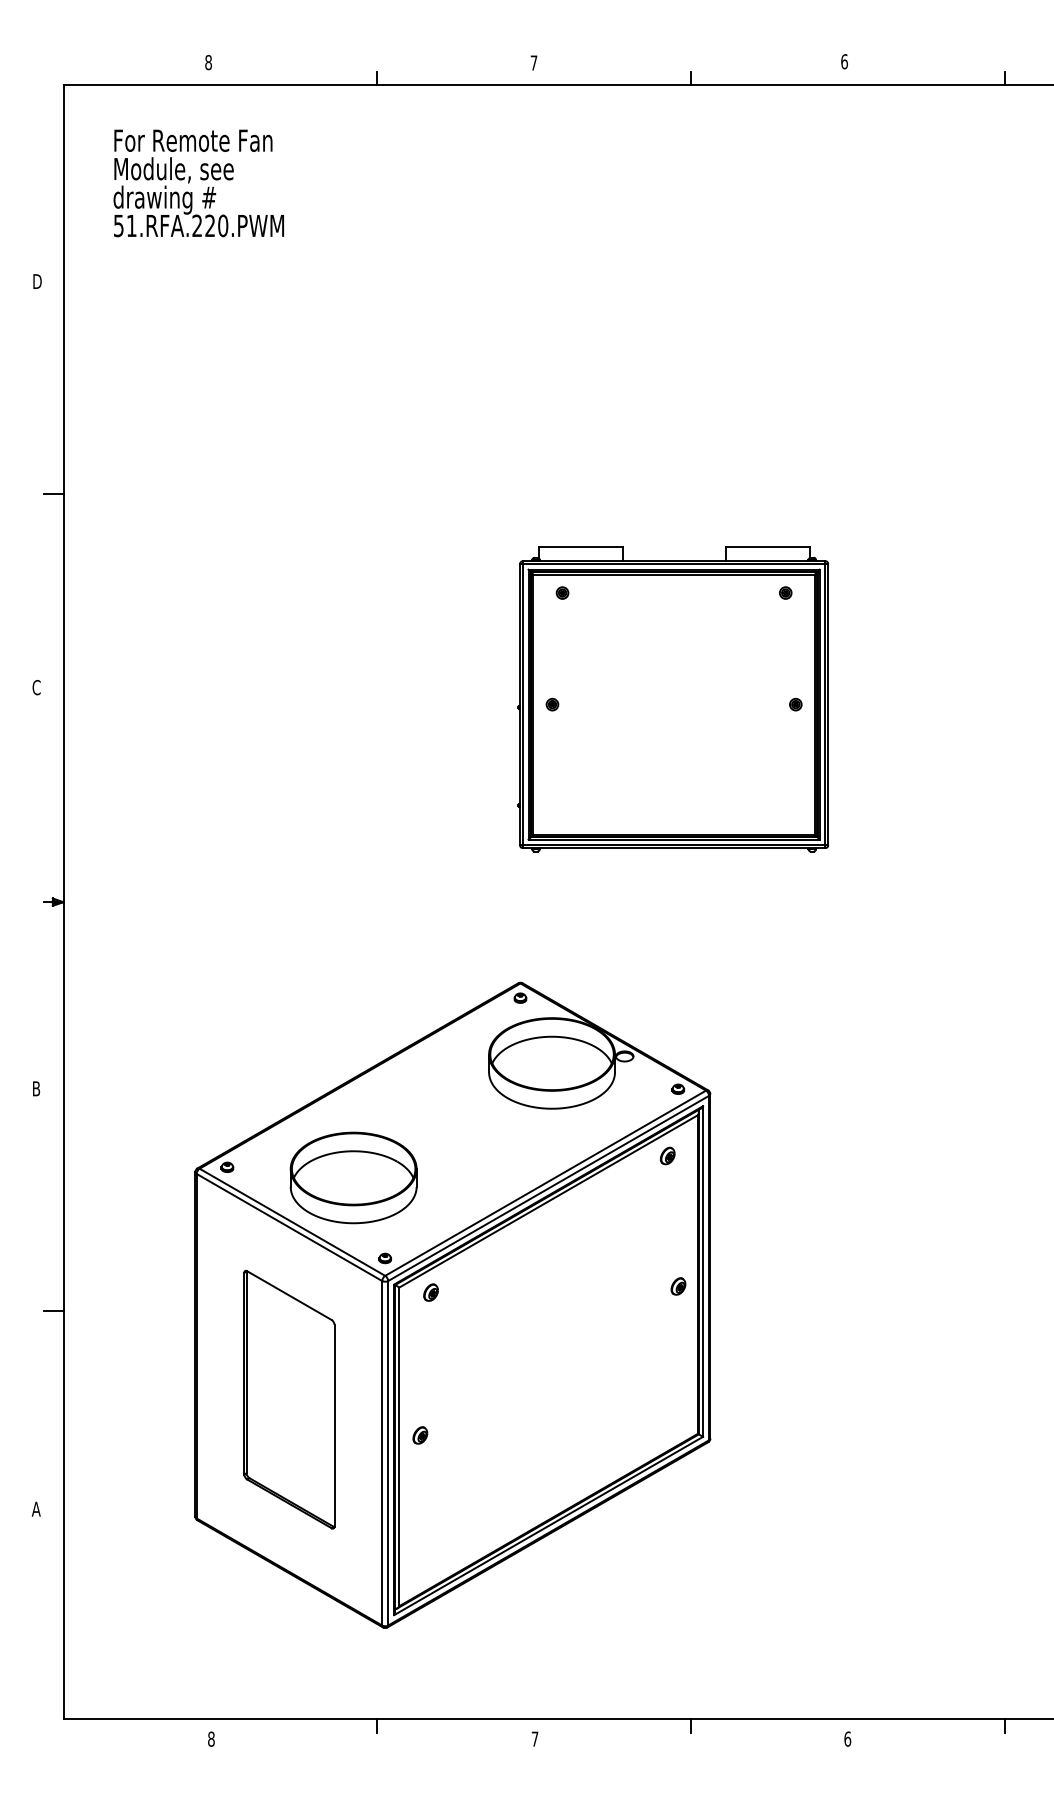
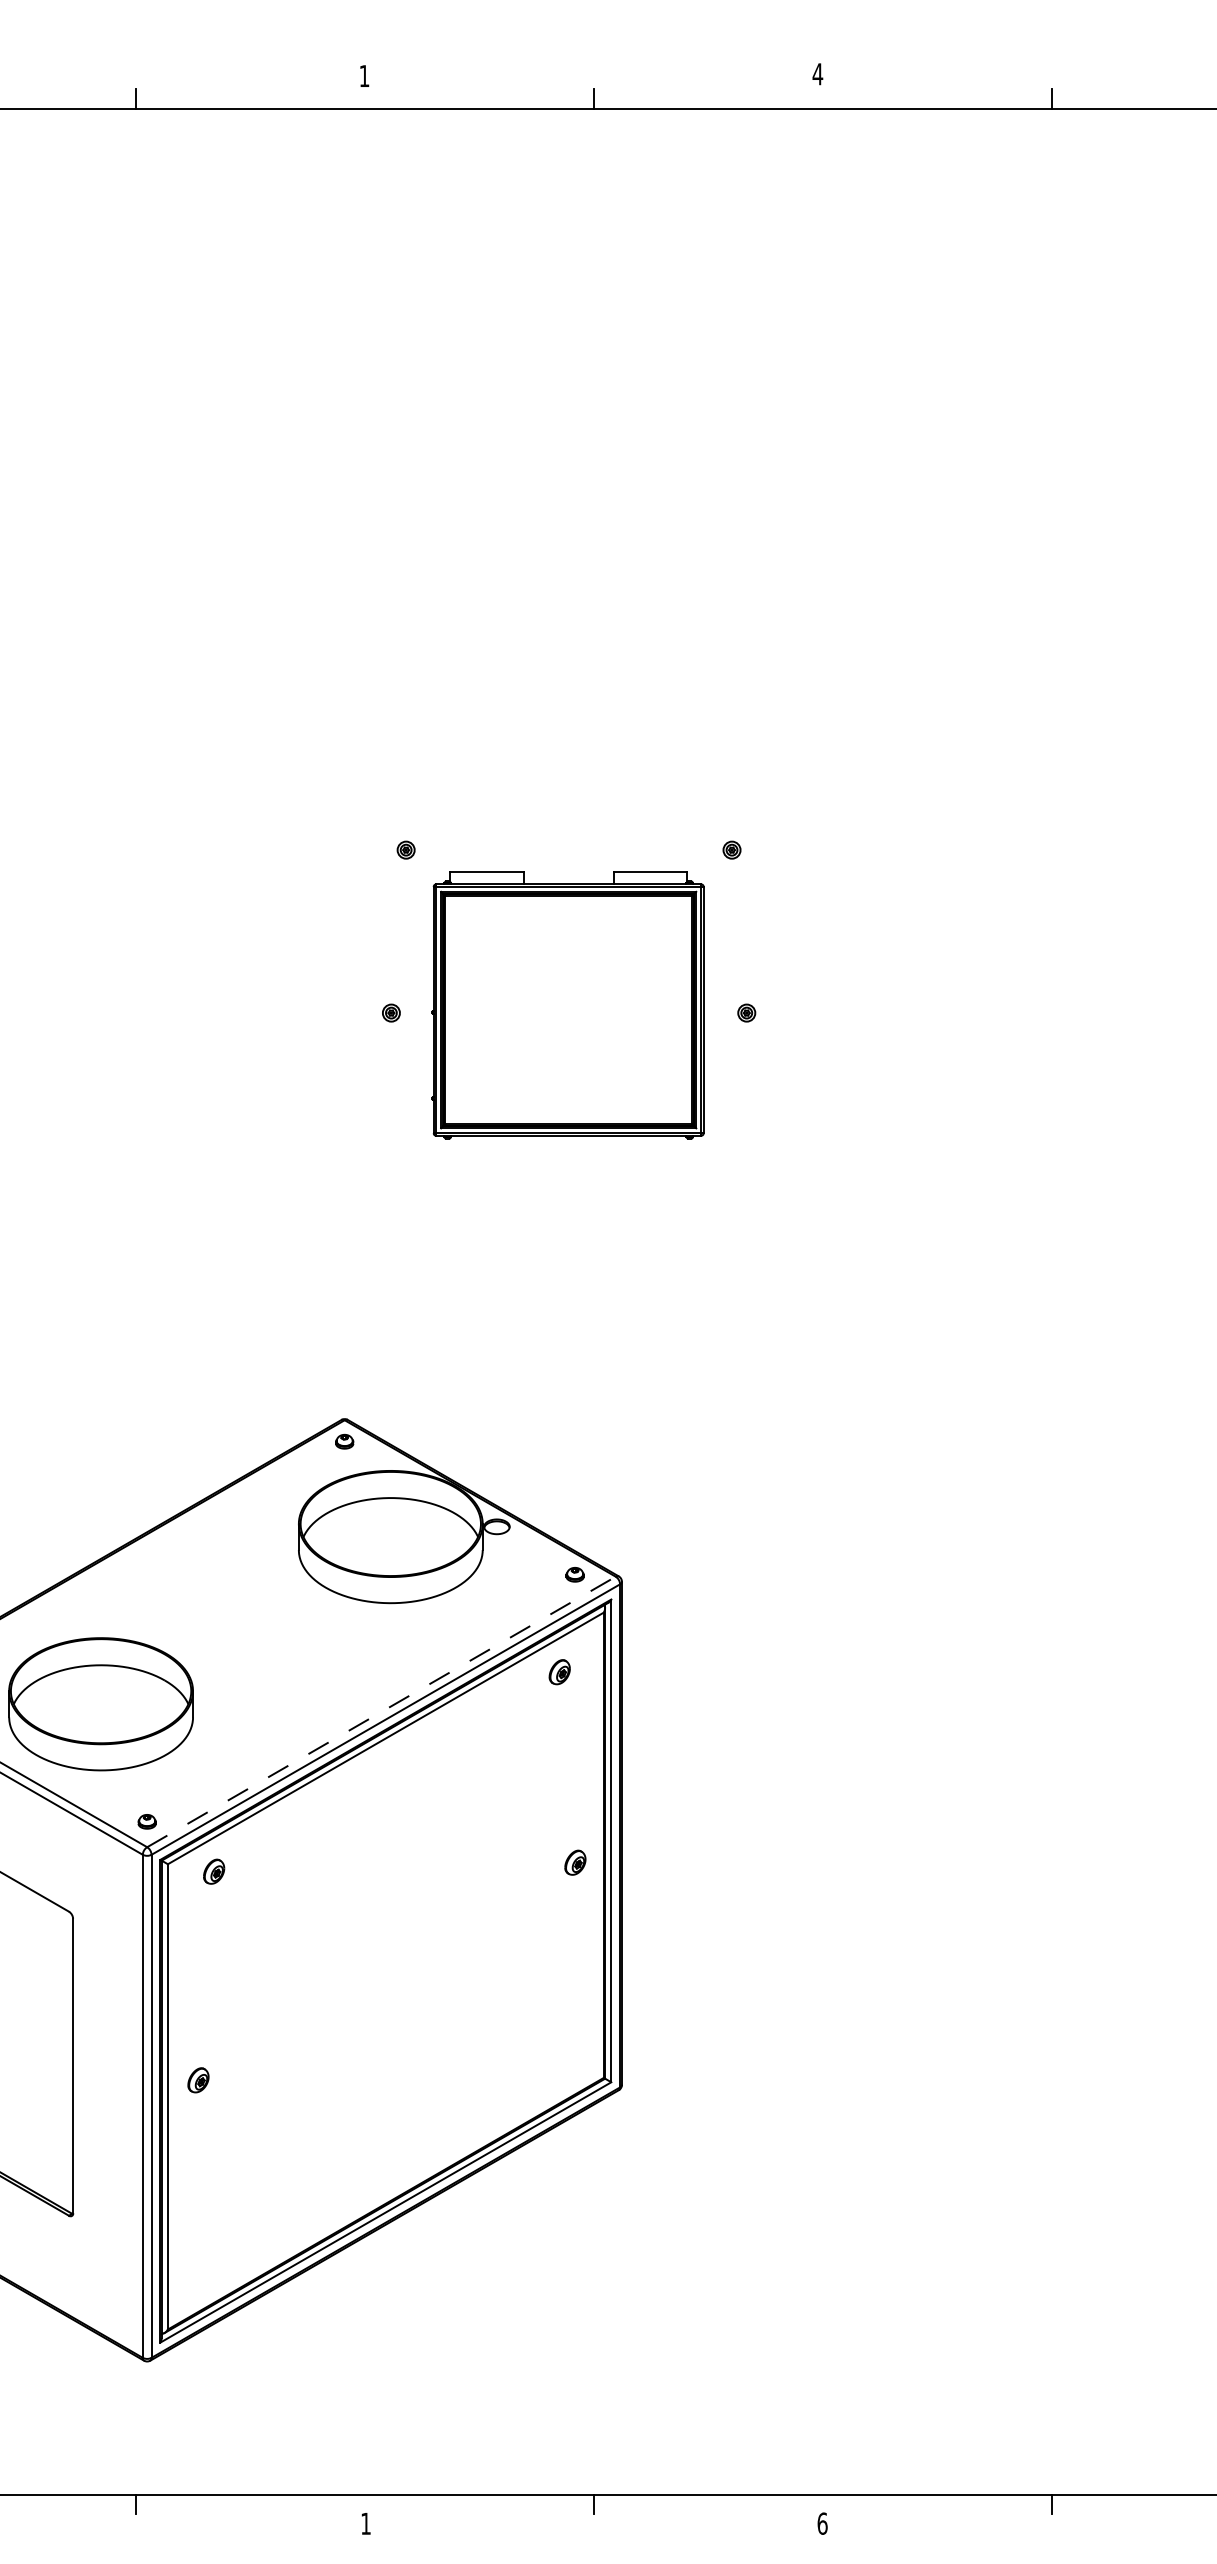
text: (844, 61) -> (817, 73), 6 -> 4
text: (533, 62) -> (363, 75), 7 -> 1
part: (673, 699) -> (568, 1005), size x0.6
line: (546, 1182) -> (382, 1710), solid -> dashed
text: (534, 1738) -> (365, 2522), 7 -> 1

